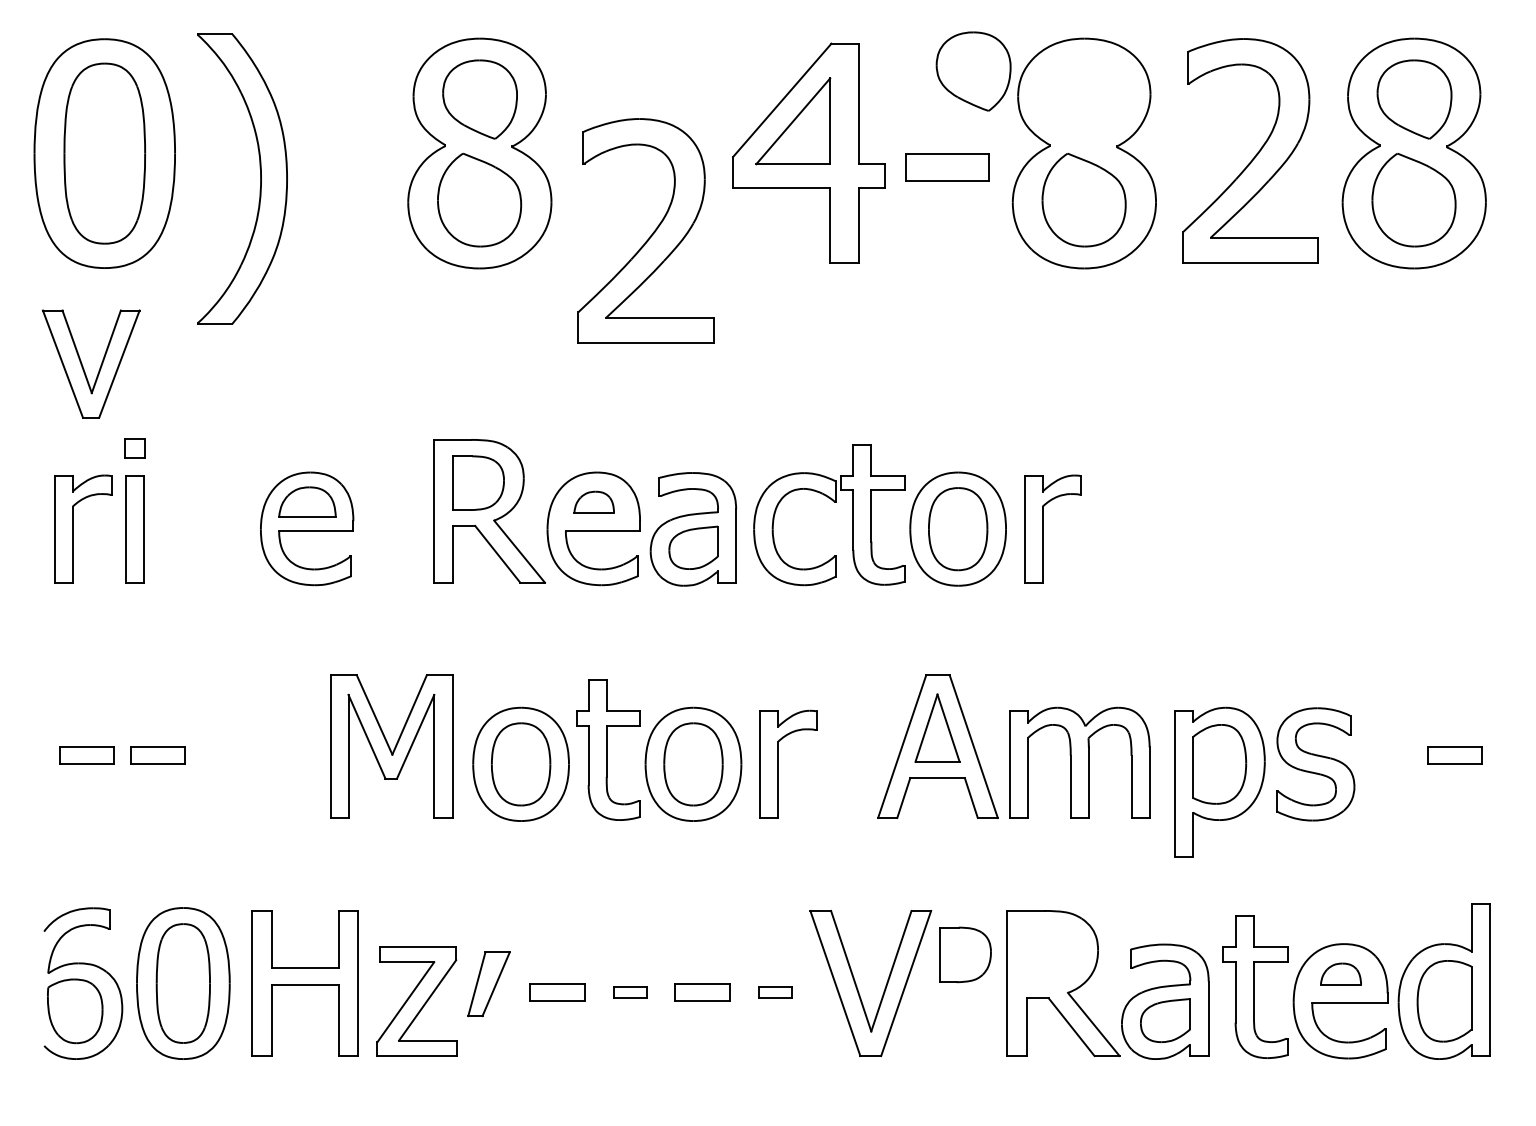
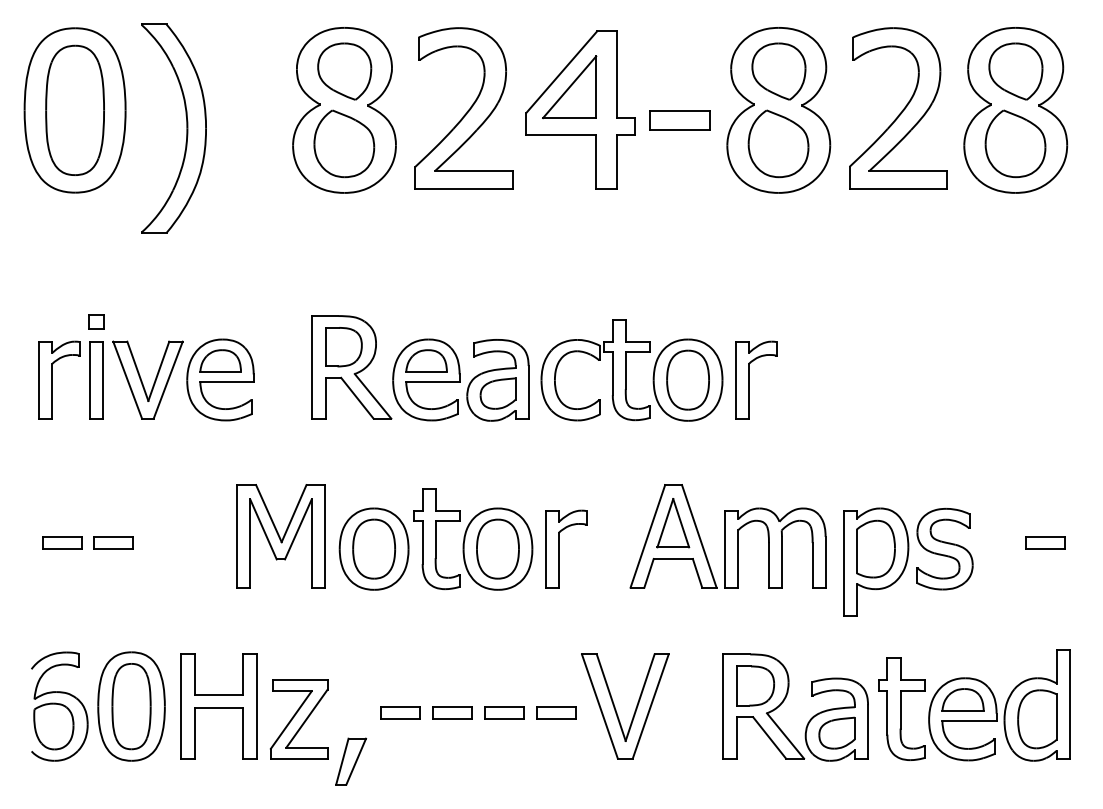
part: (973, 71) -> (778, 71), moved
part: (650, 235) -> (467, 111), moved
part: (83, 366) -> (142, 381), moved
part: (594, 501) -> (426, 360), size x1.43
part: (965, 954) -> (755, 685), moved
part: (1340, 973) -> (962, 699), size x1.43
part: (488, 984) -> (350, 761), moved
part: (630, 992) -> (452, 713), size x1.67
part: (775, 992) -> (556, 713), size x1.67

